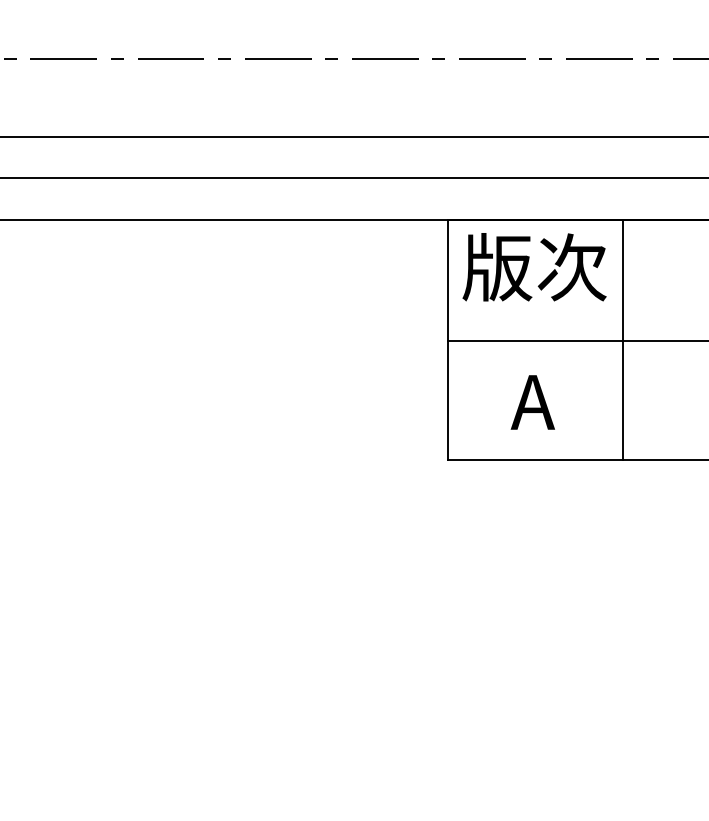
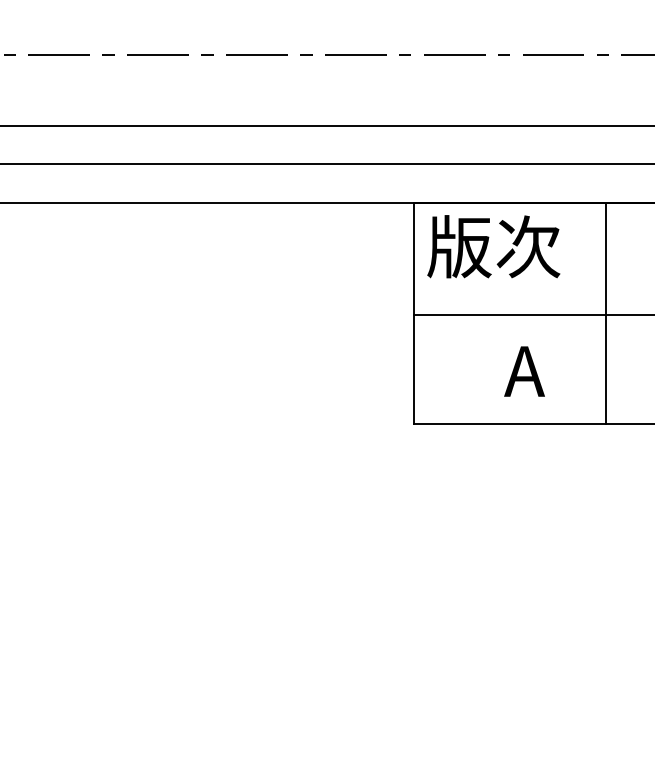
line: (622, 339) -> (606, 313), moved
text: (532, 402) -> (524, 371), moved

